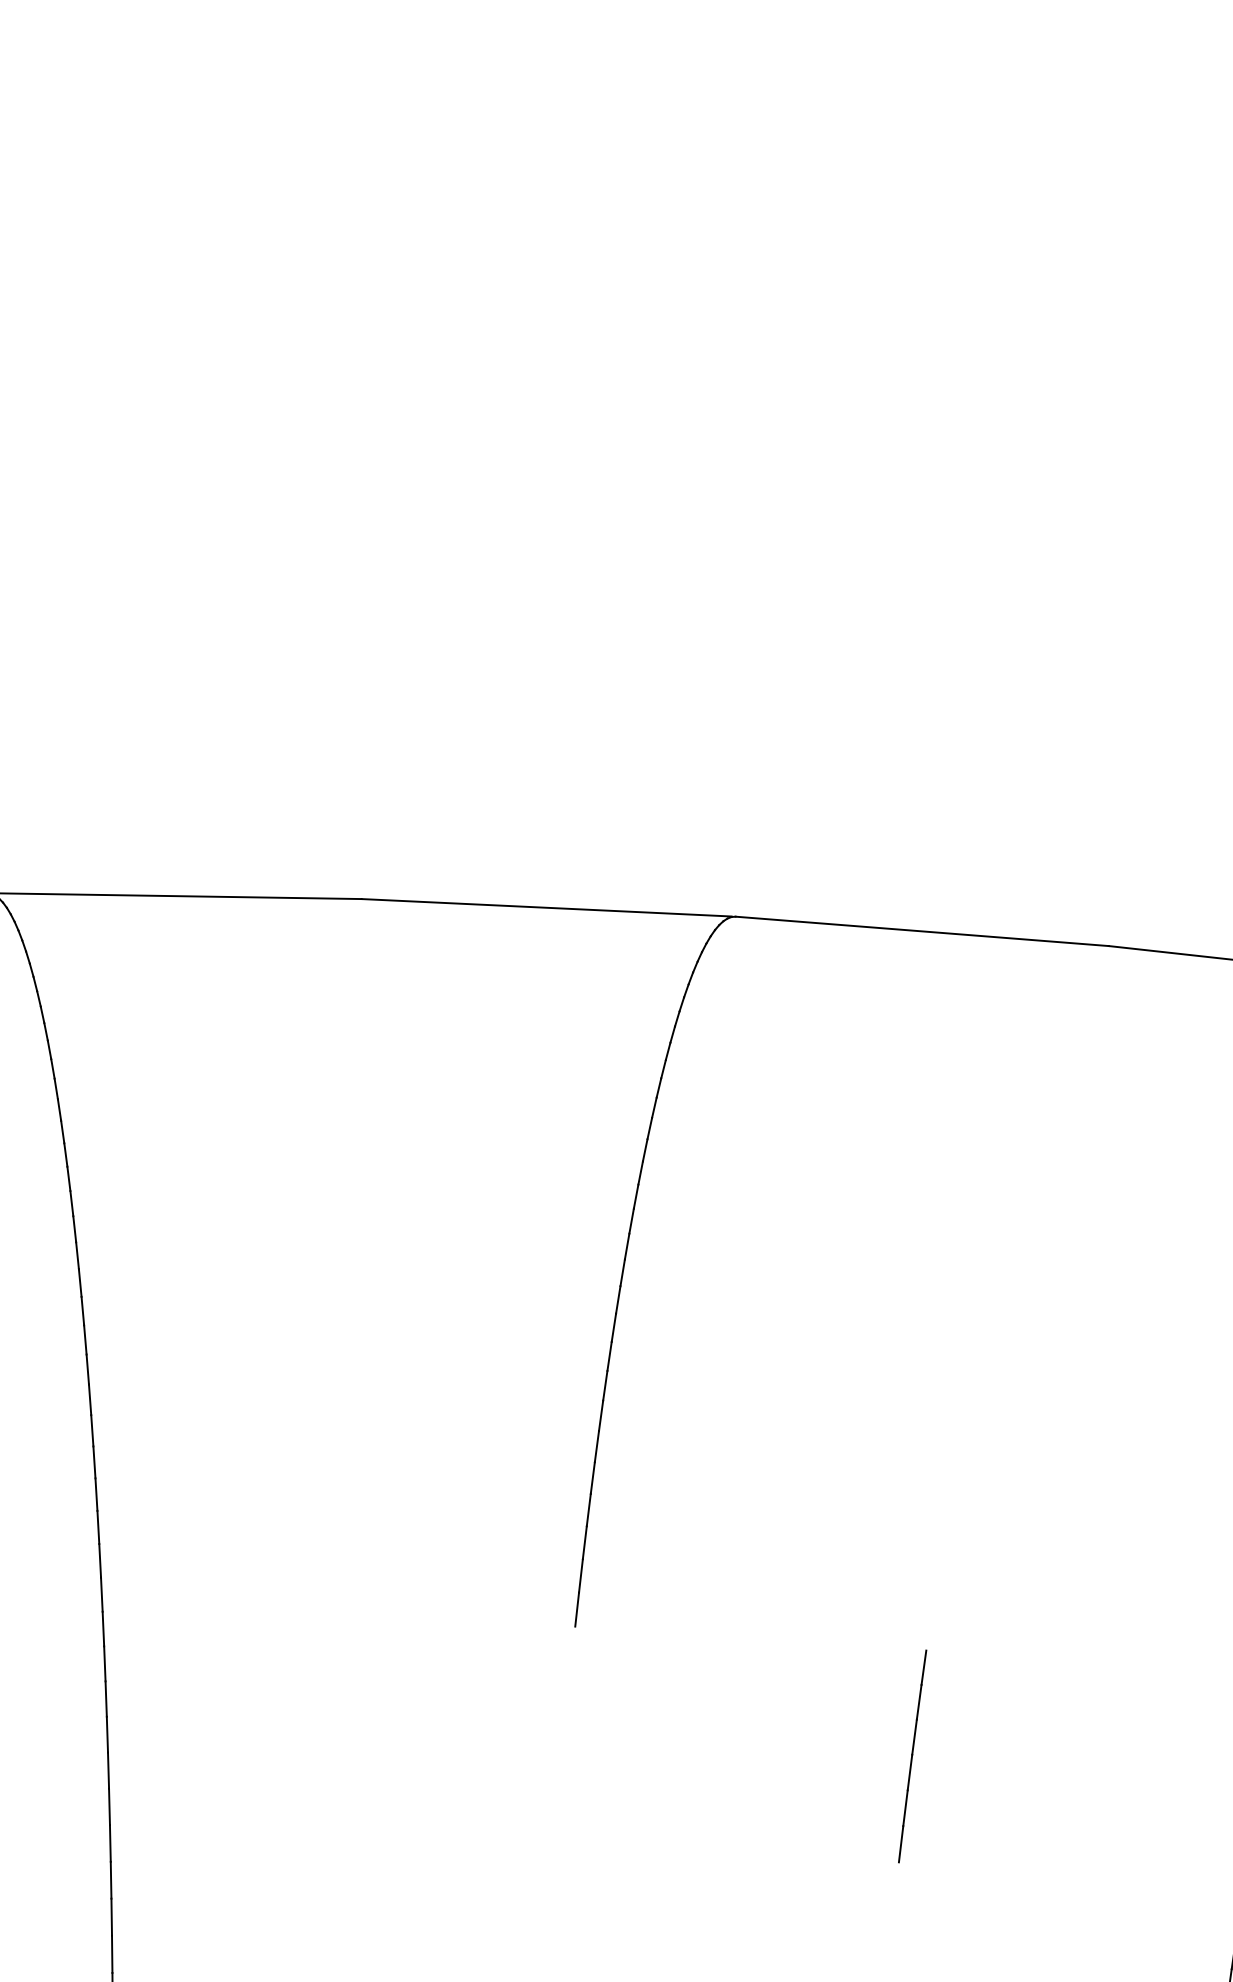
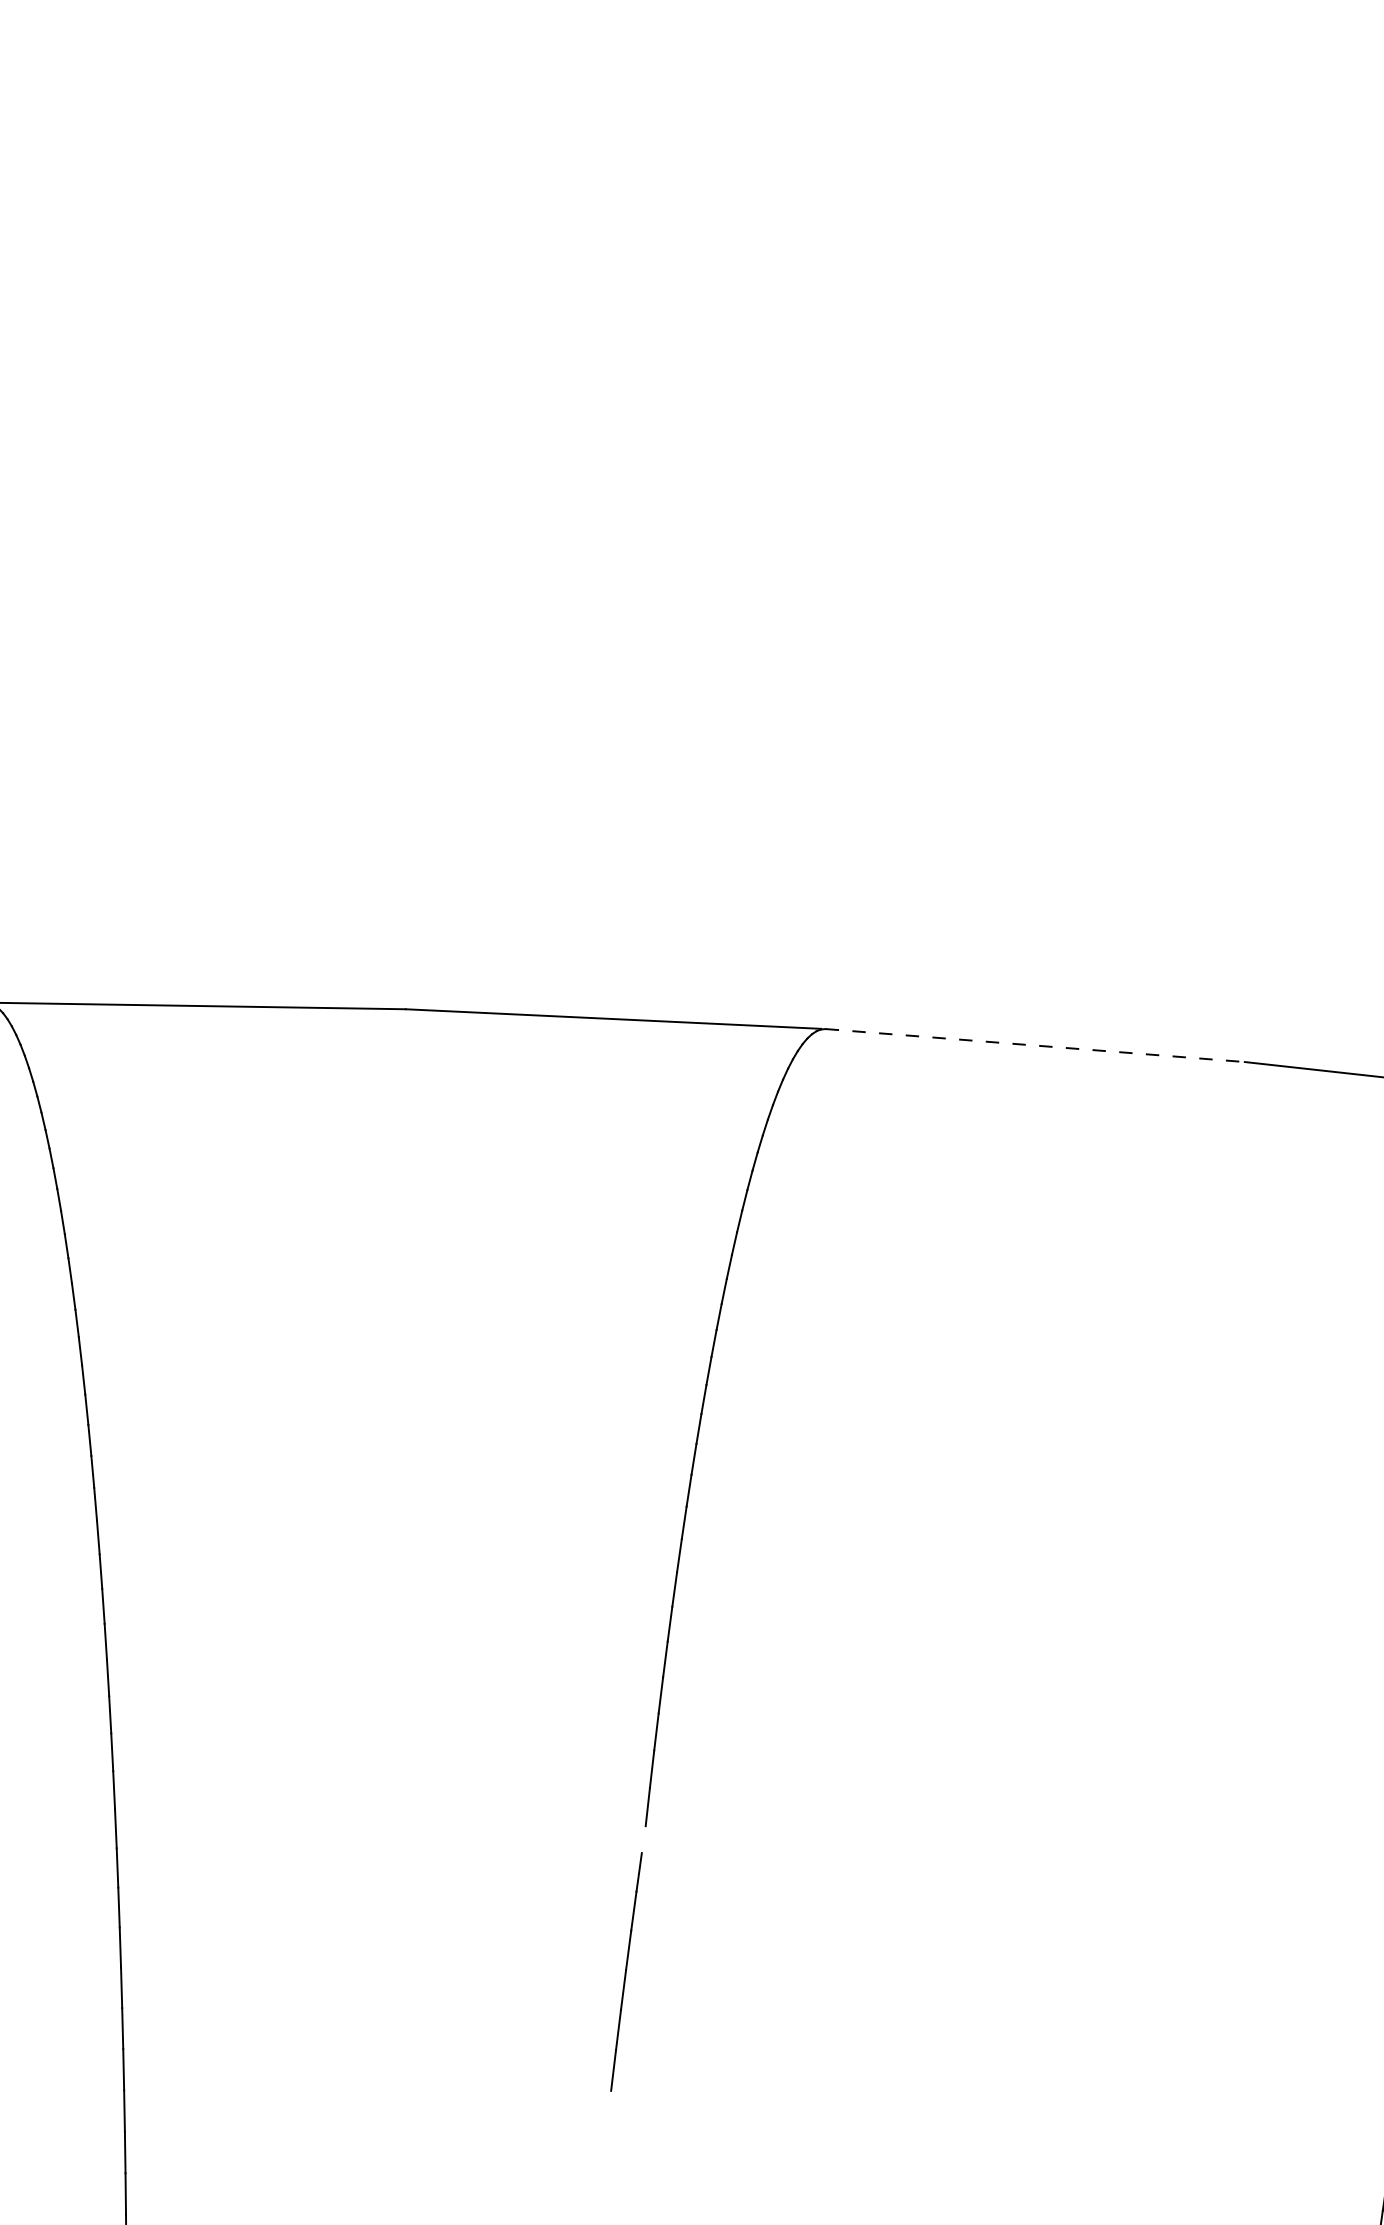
line: (922, 931) -> (1035, 1045), solid -> dashed
line: (912, 1756) -> (626, 1971), moved

